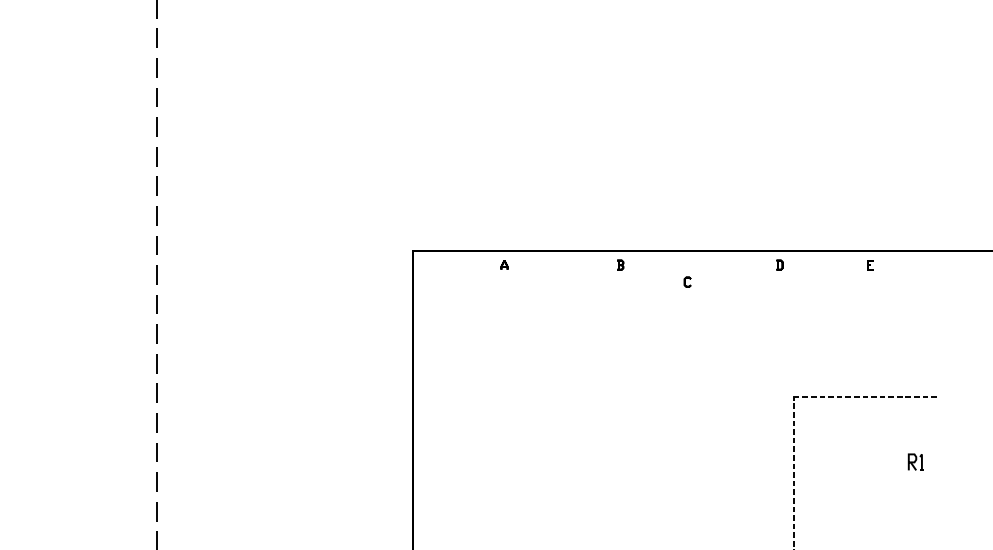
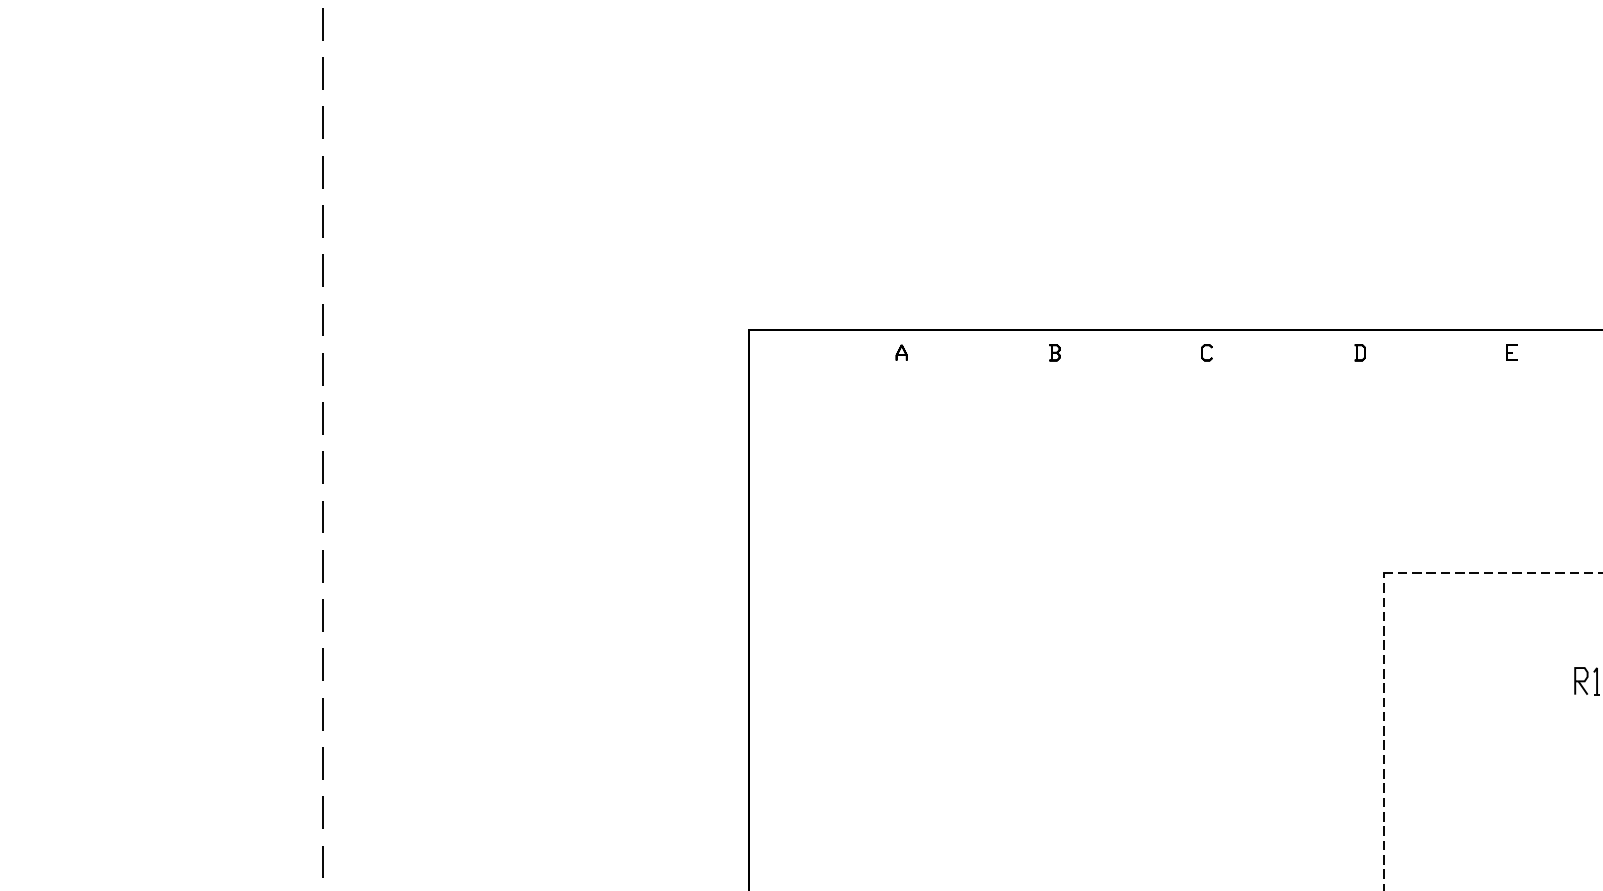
part: (620, 264) -> (1054, 351), moved
part: (687, 281) -> (1206, 351), moved

